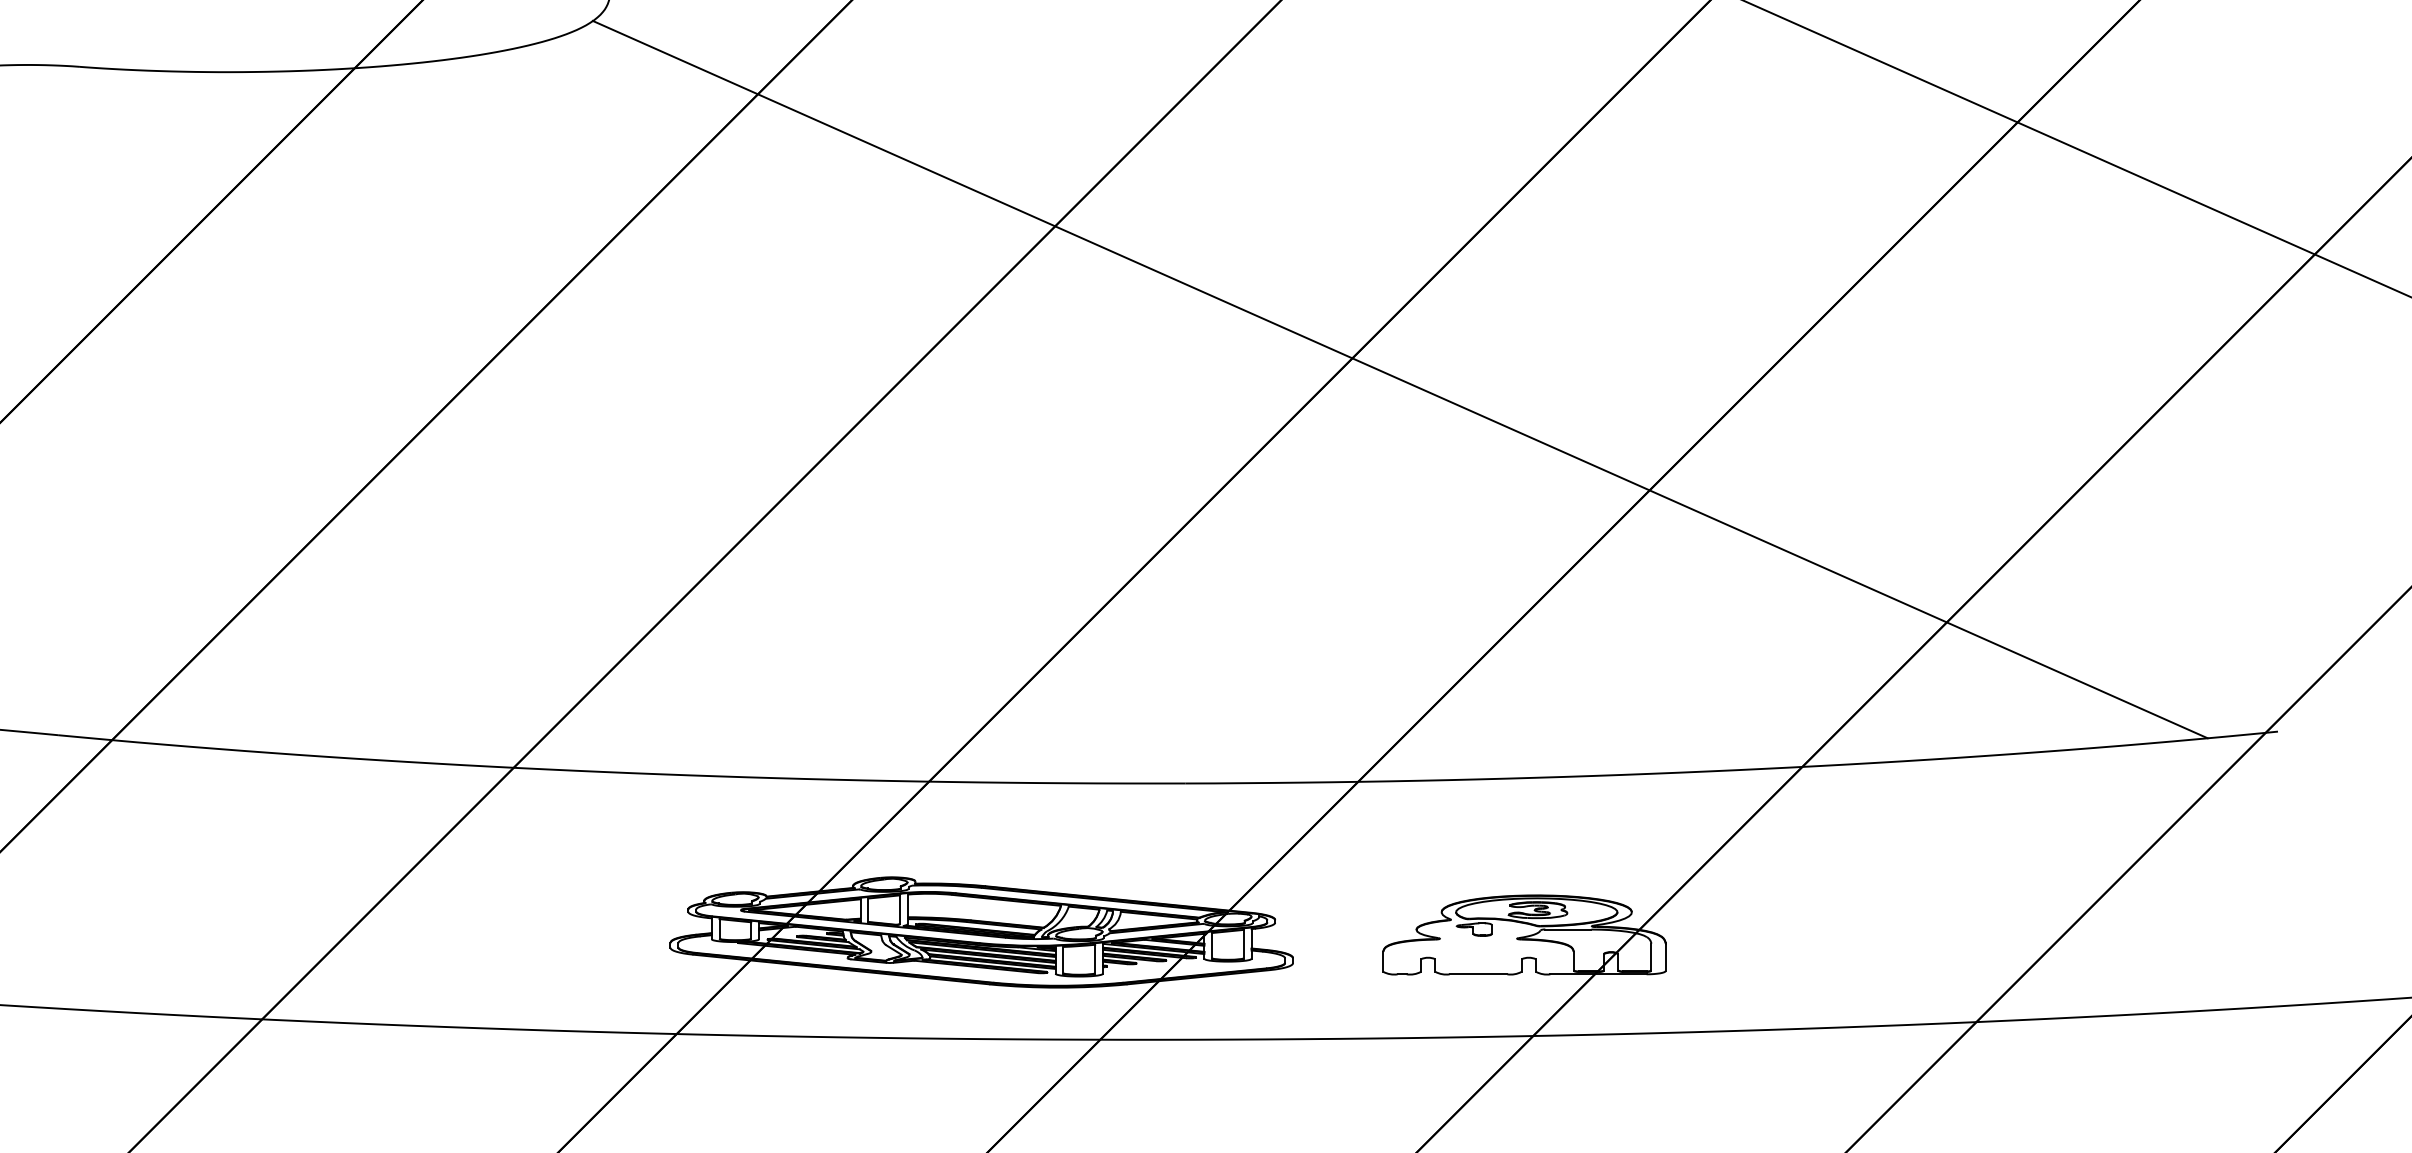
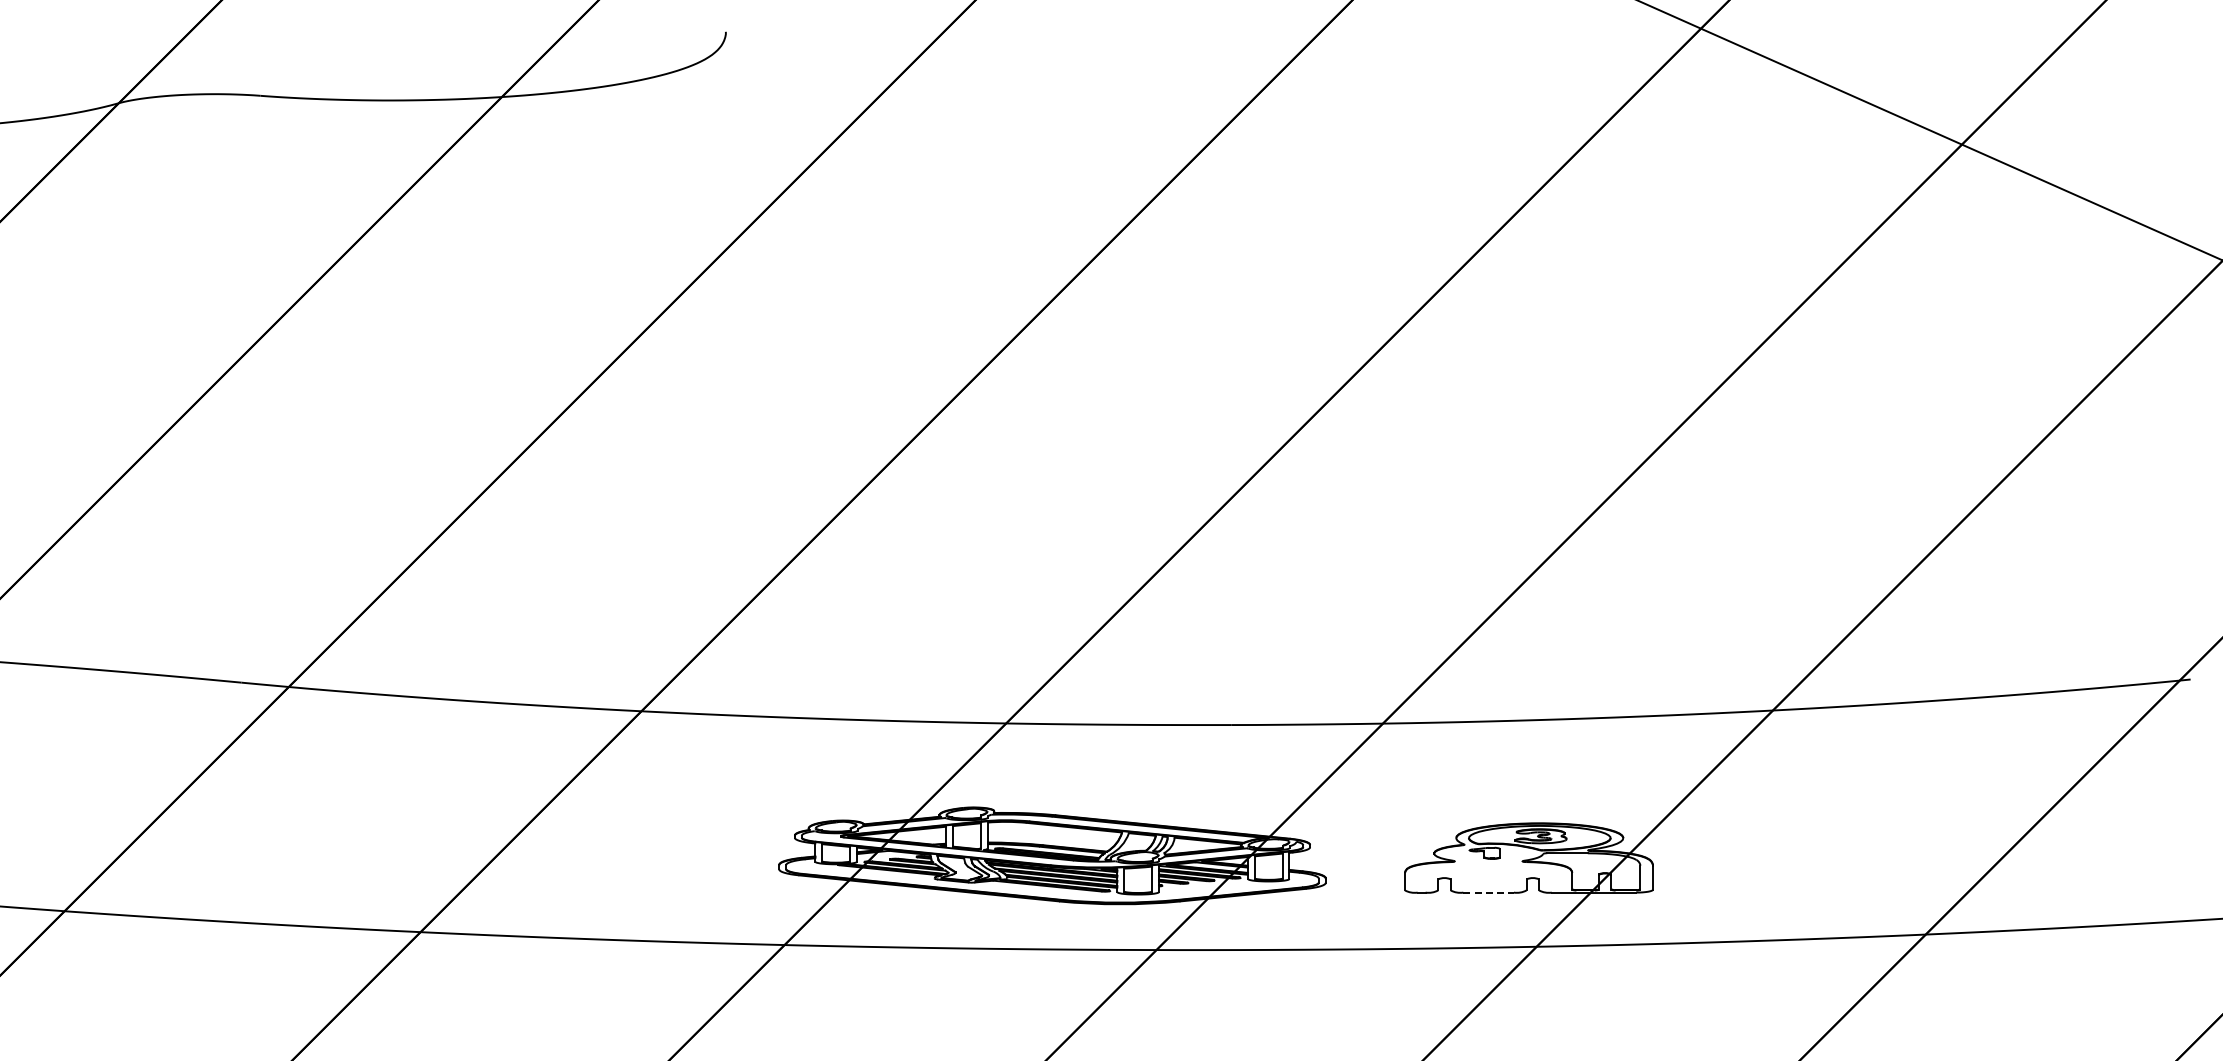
line: (1399, 379) -> (1419, 370), removed
line: (1479, 974) -> (1489, 892), solid -> dashed

